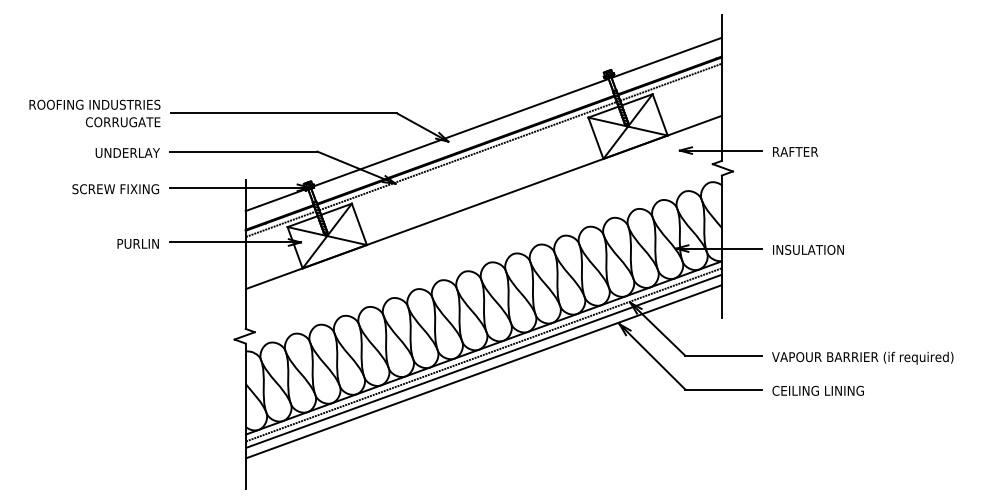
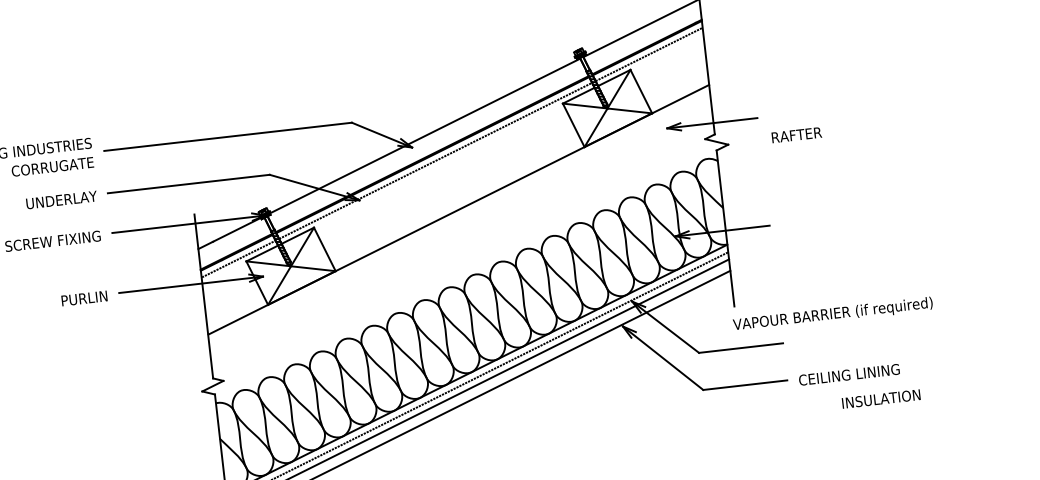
text: (795, 151) -> (796, 134), moved
text: (808, 249) -> (881, 398), moved
text: (862, 357) -> (832, 314), moved

